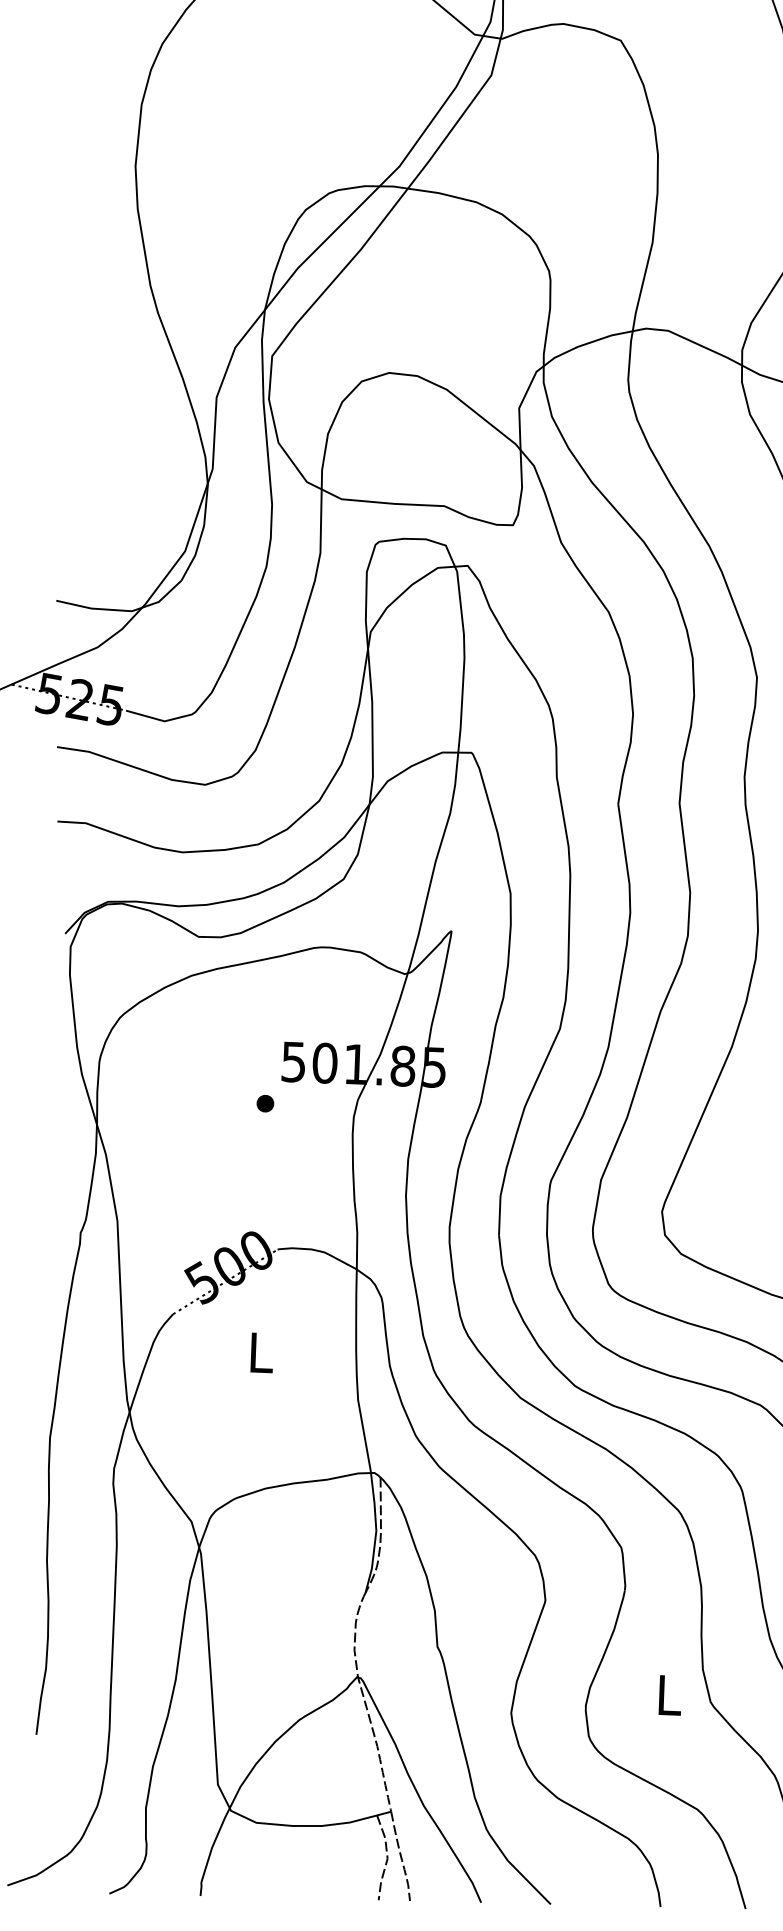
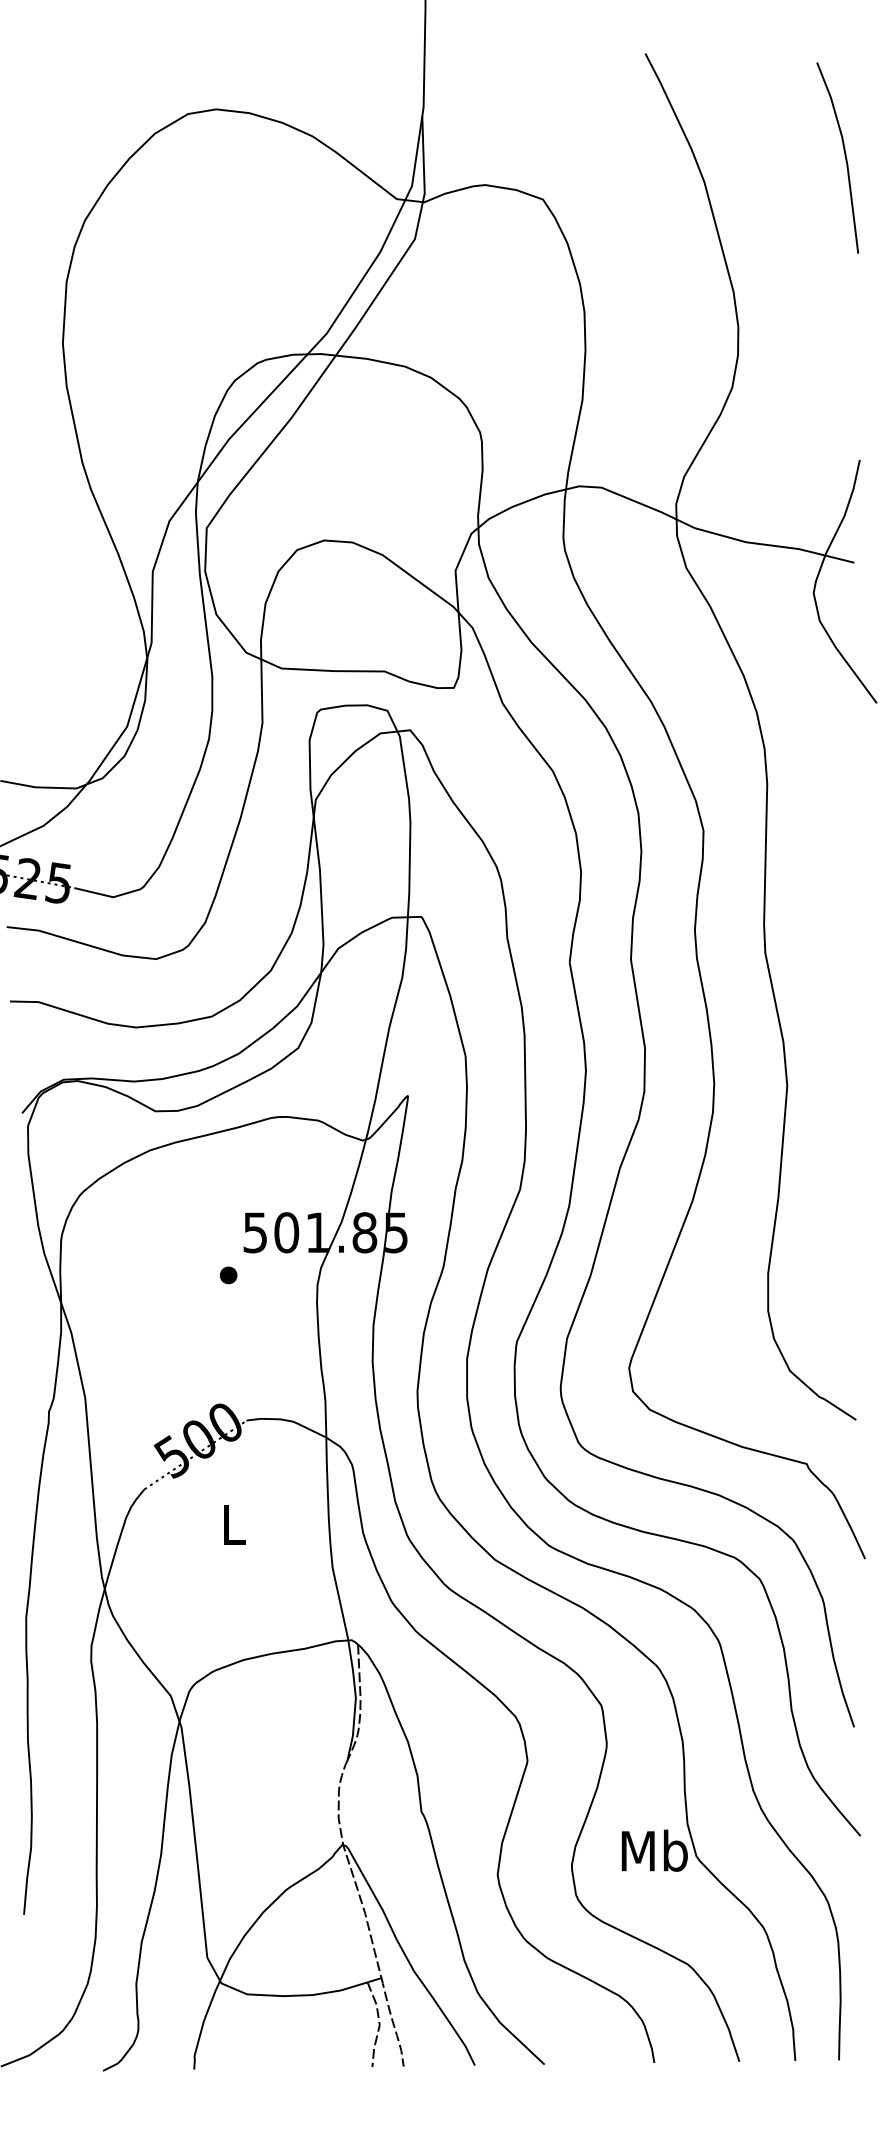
text: (668, 1694) -> (654, 1850), L -> Mb

